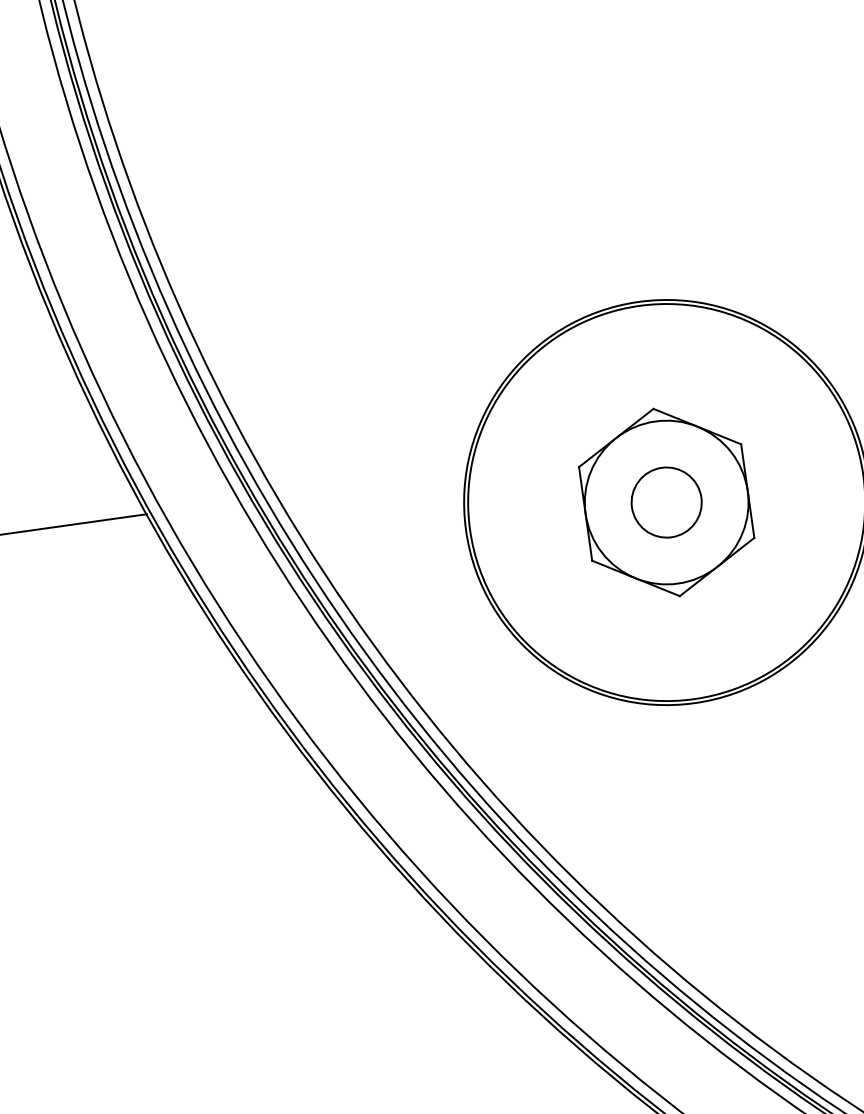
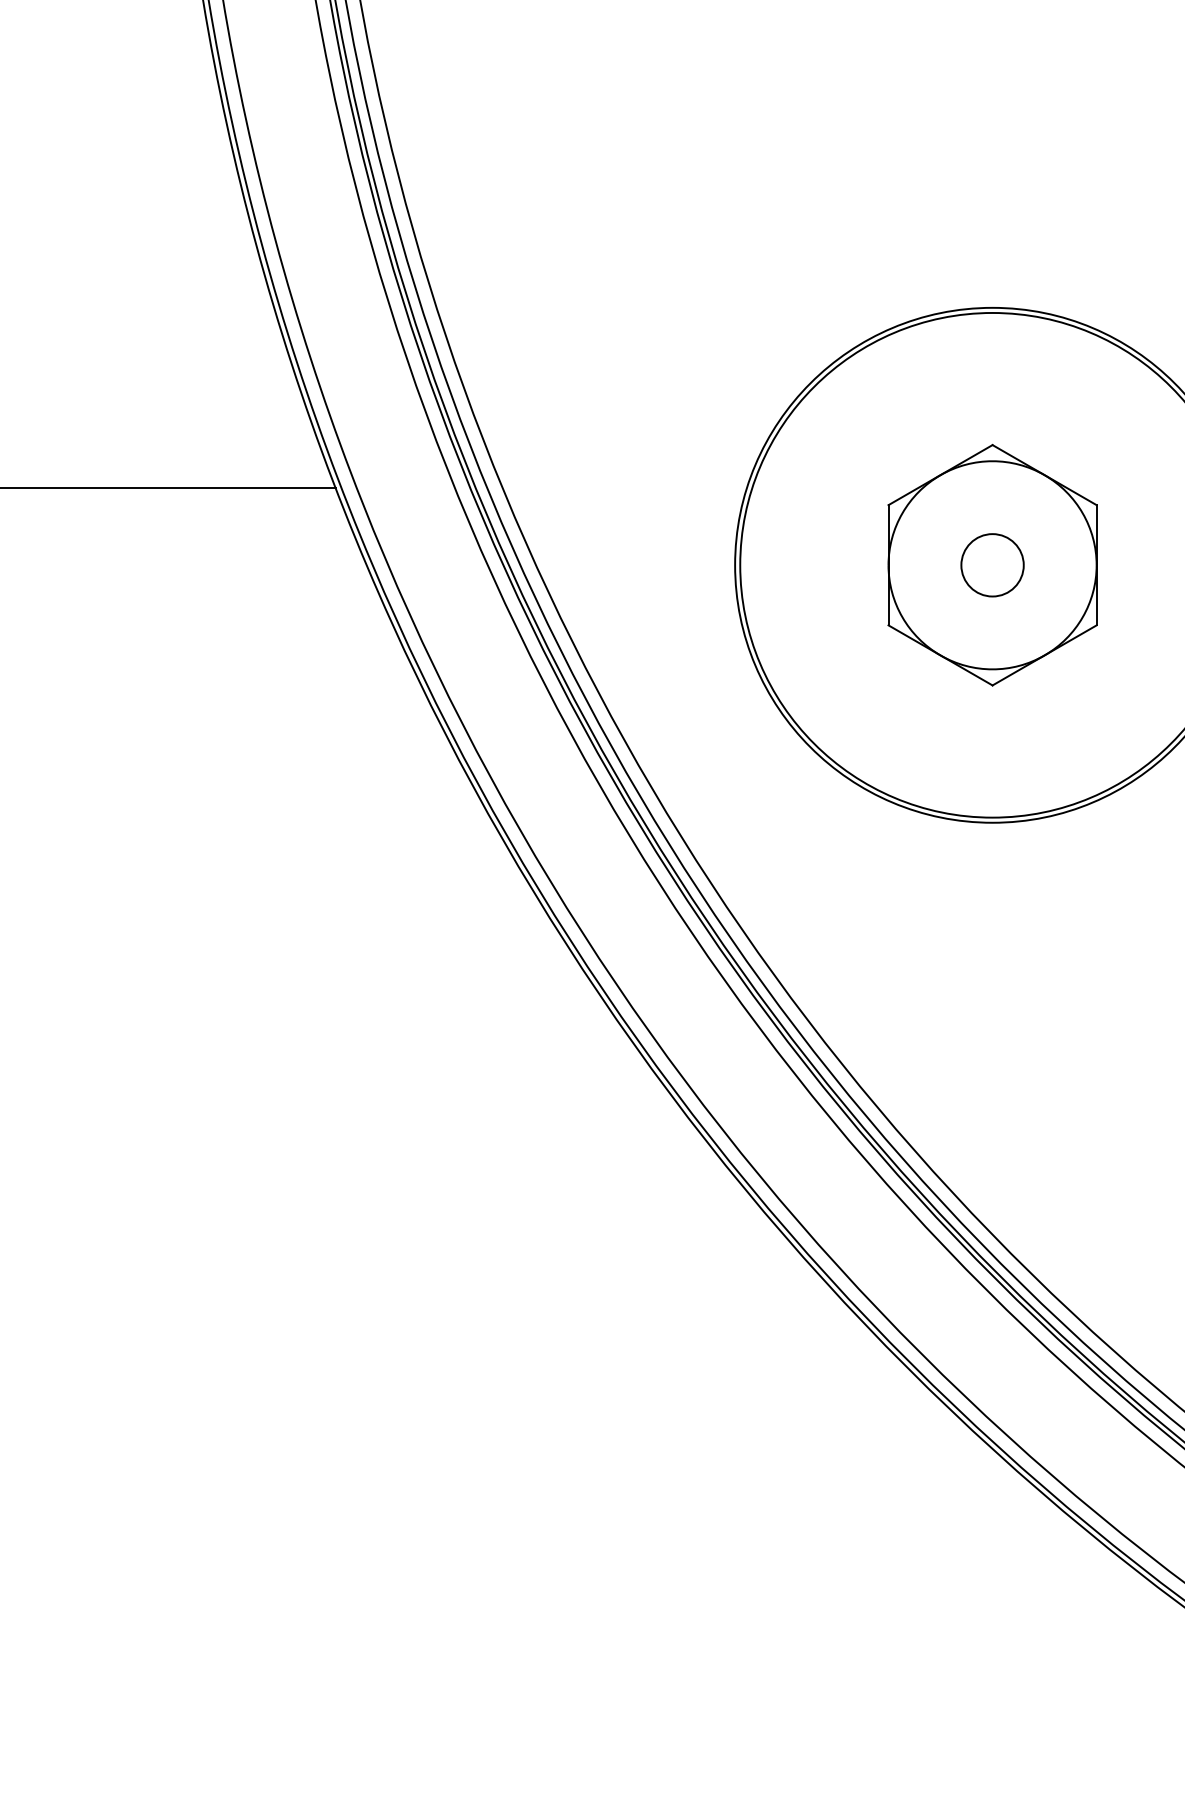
circle: (666, 501) -> (992, 564), size x0.7

